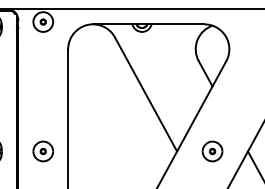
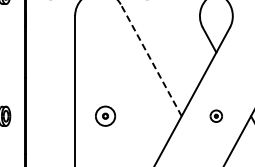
line: (146, 94) -> (151, 60), solid -> dashed
part: (42, 151) -> (104, 116), moved
part: (212, 151) -> (216, 116), size x0.6

